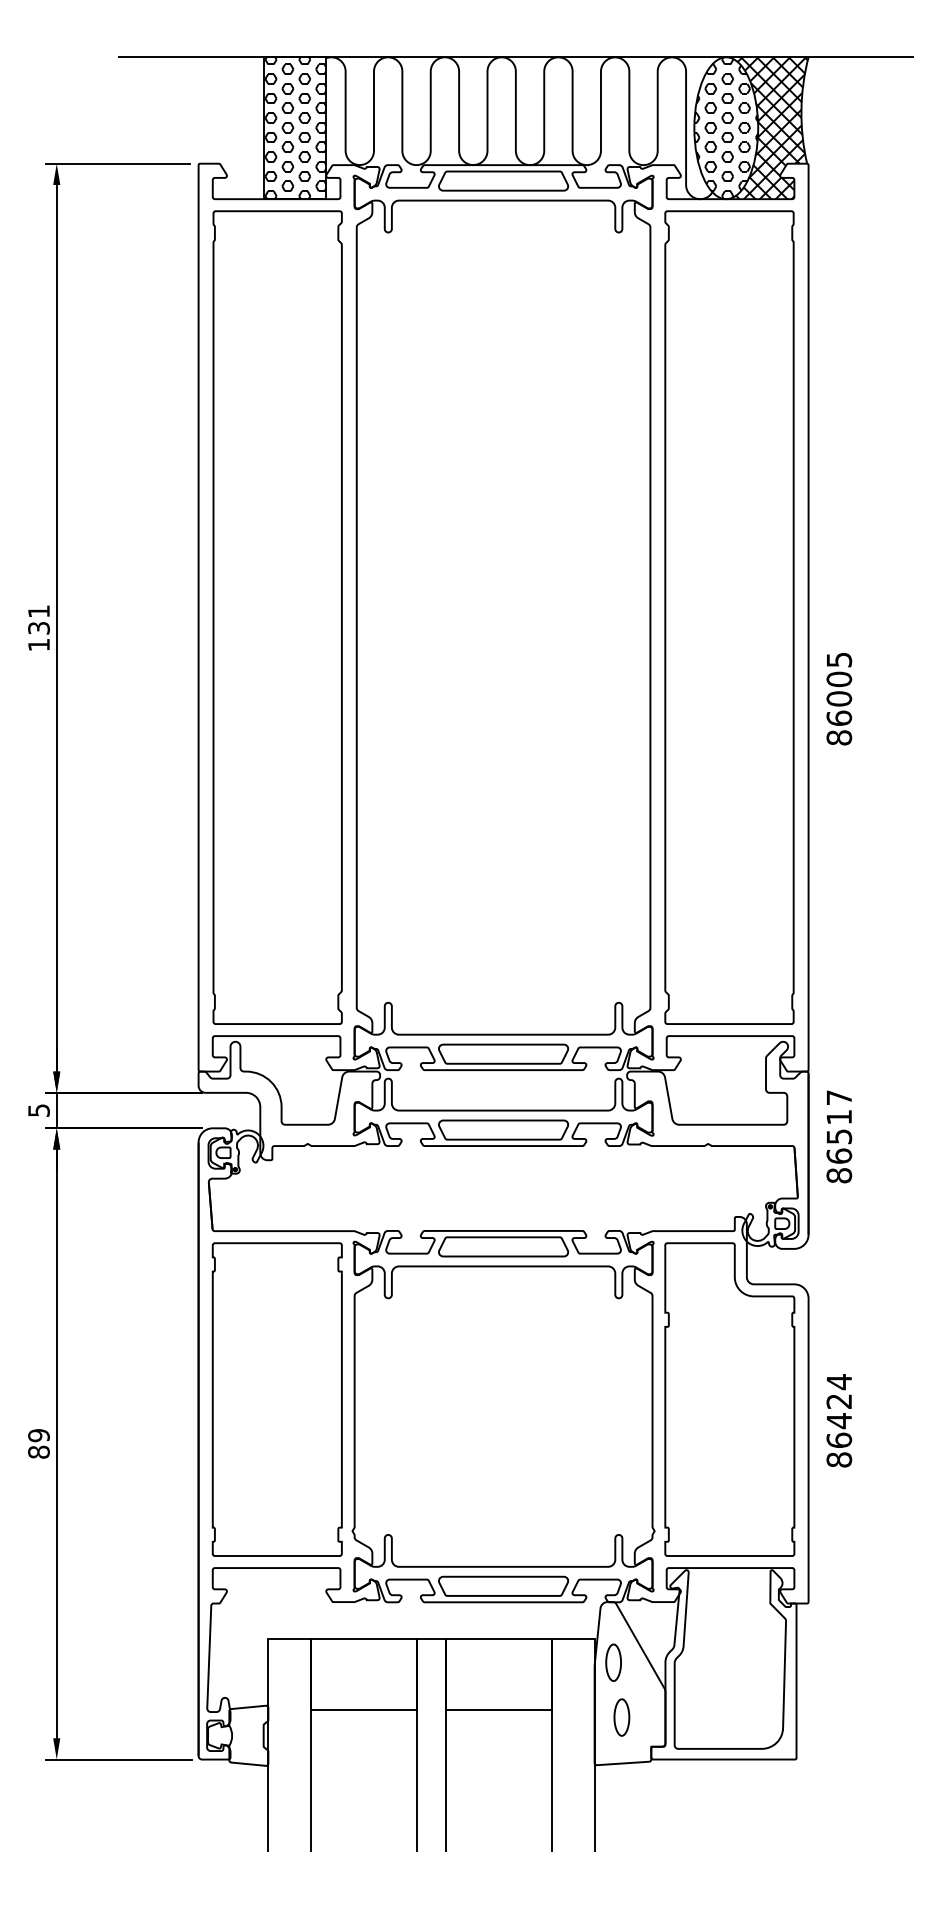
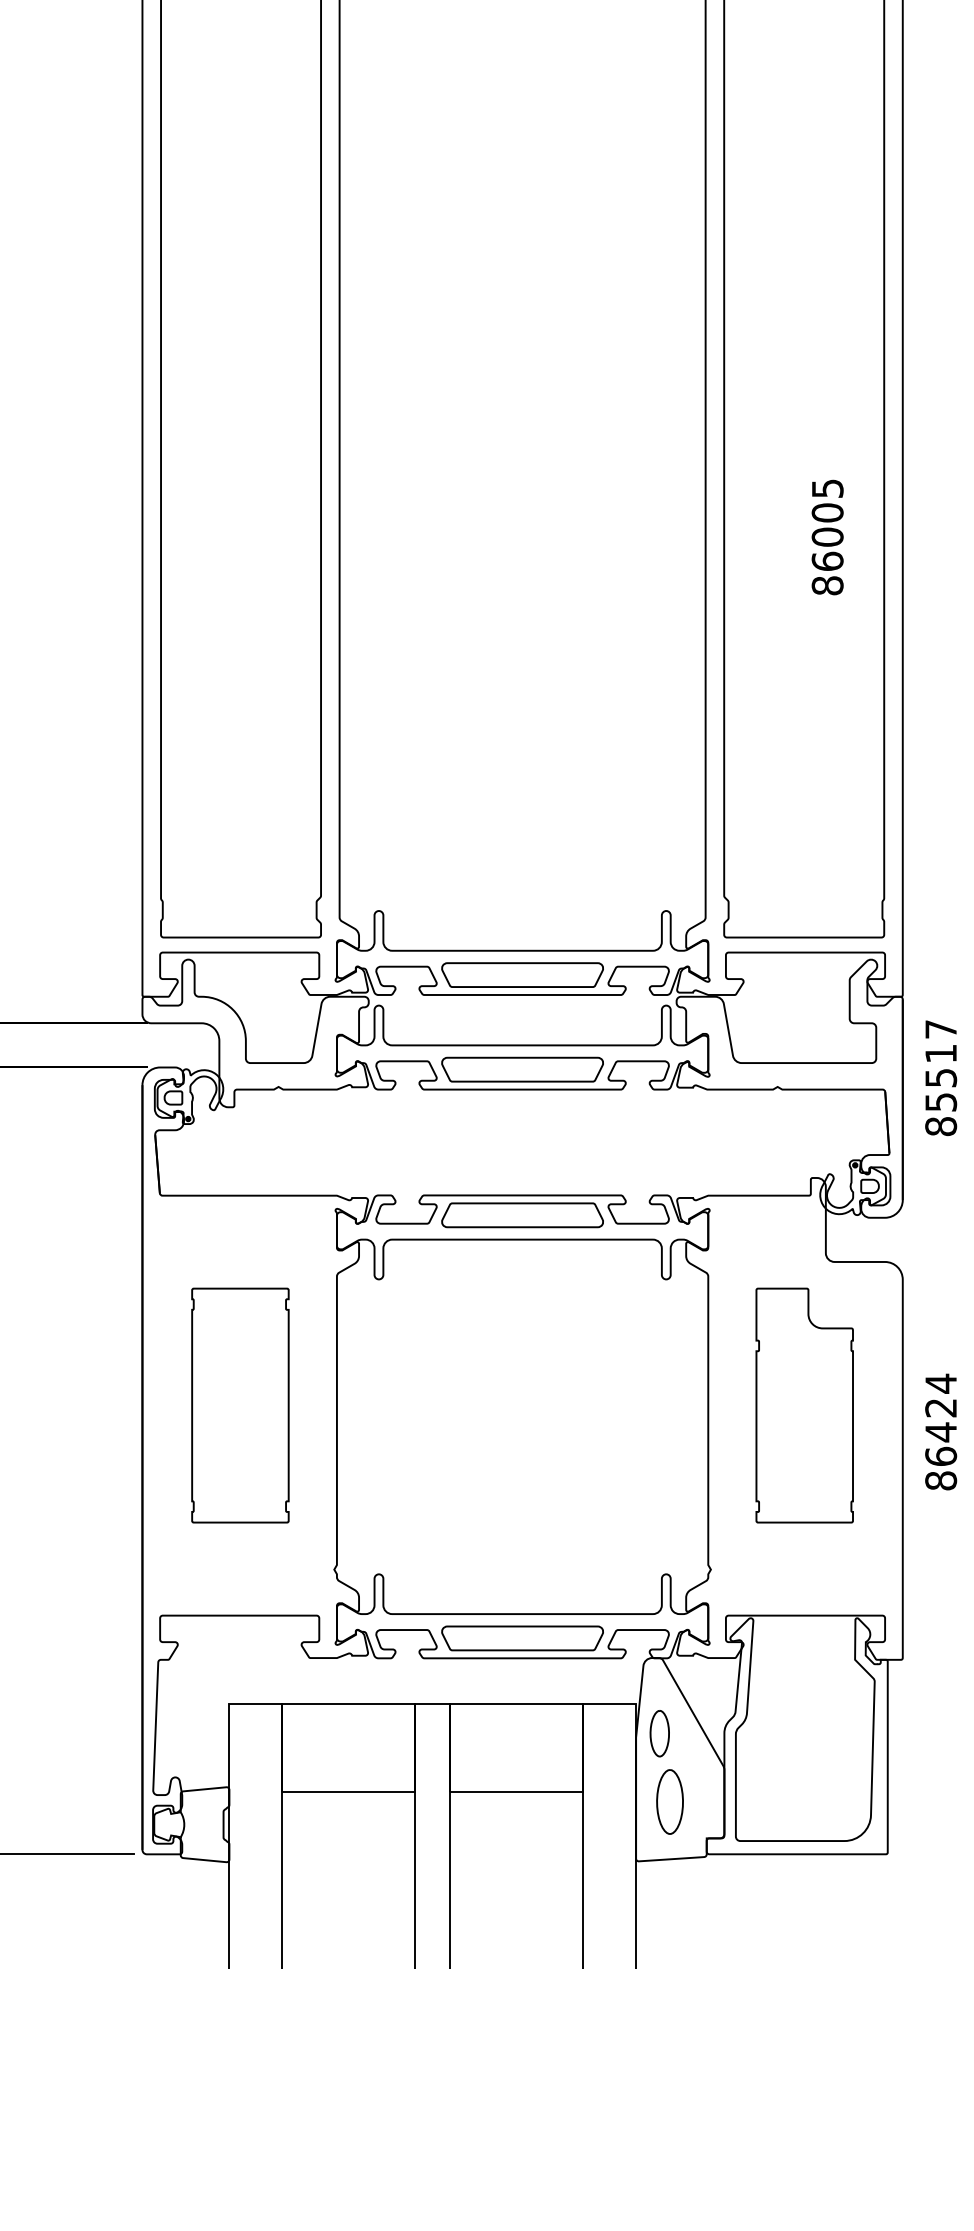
text: (839, 698) -> (827, 536), moved
text: (839, 1155) -> (941, 1101), 86517 -> 85517
part: (276, 1399) -> (239, 1405), size x0.6
part: (729, 1399) -> (804, 1405), size x0.6
part: (621, 1717) -> (669, 1801), size x1.4

